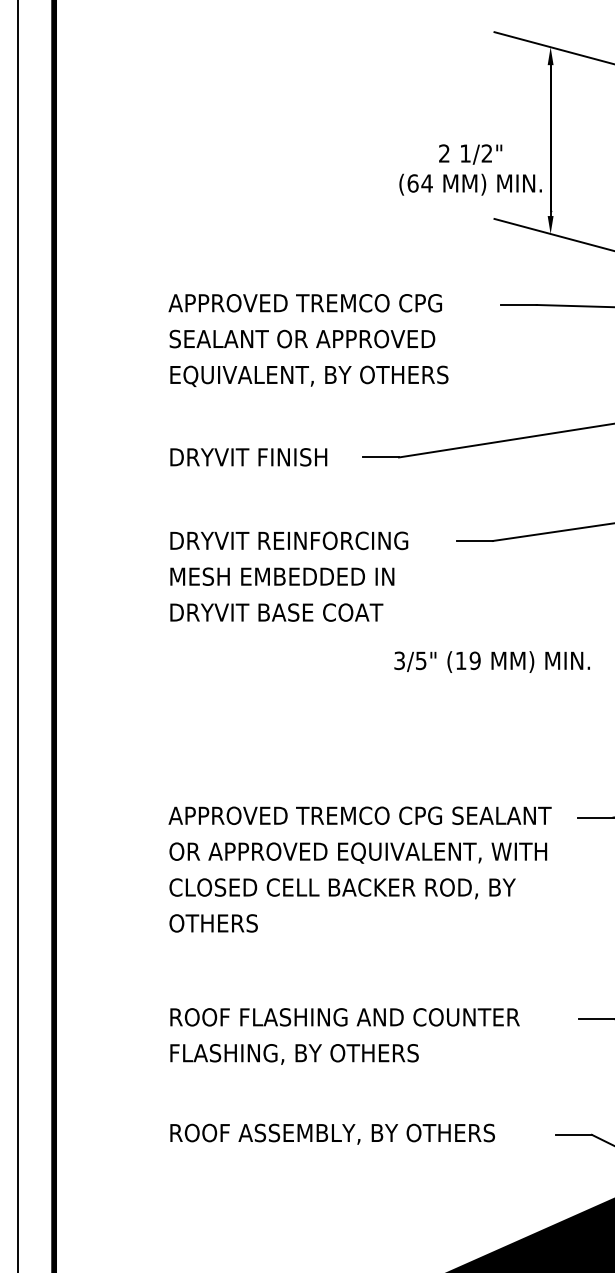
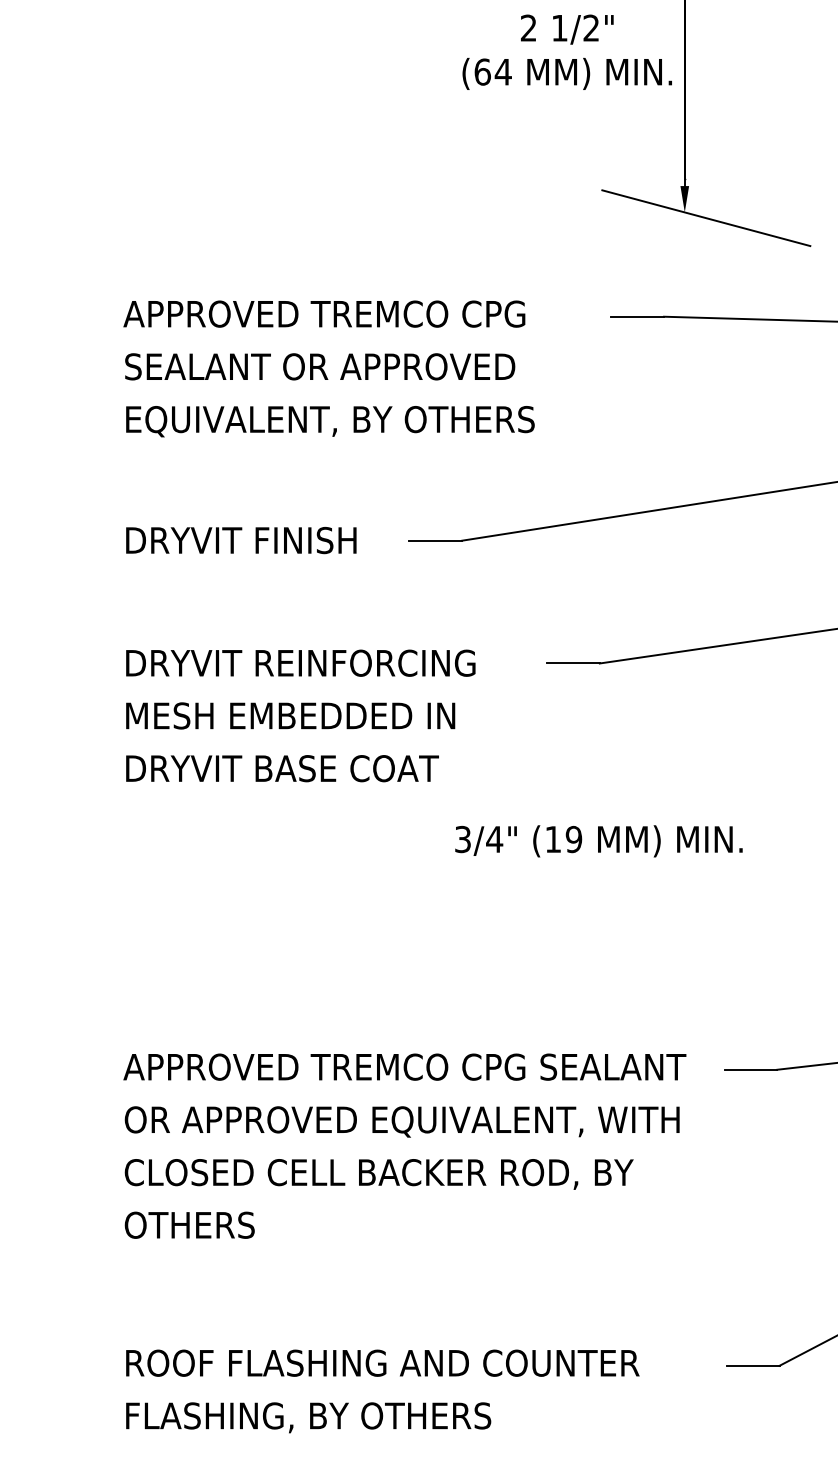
text: (470, 169) -> (567, 51), moved
text: (420, 660) -> (493, 839), 3/5" -> 3/4"

